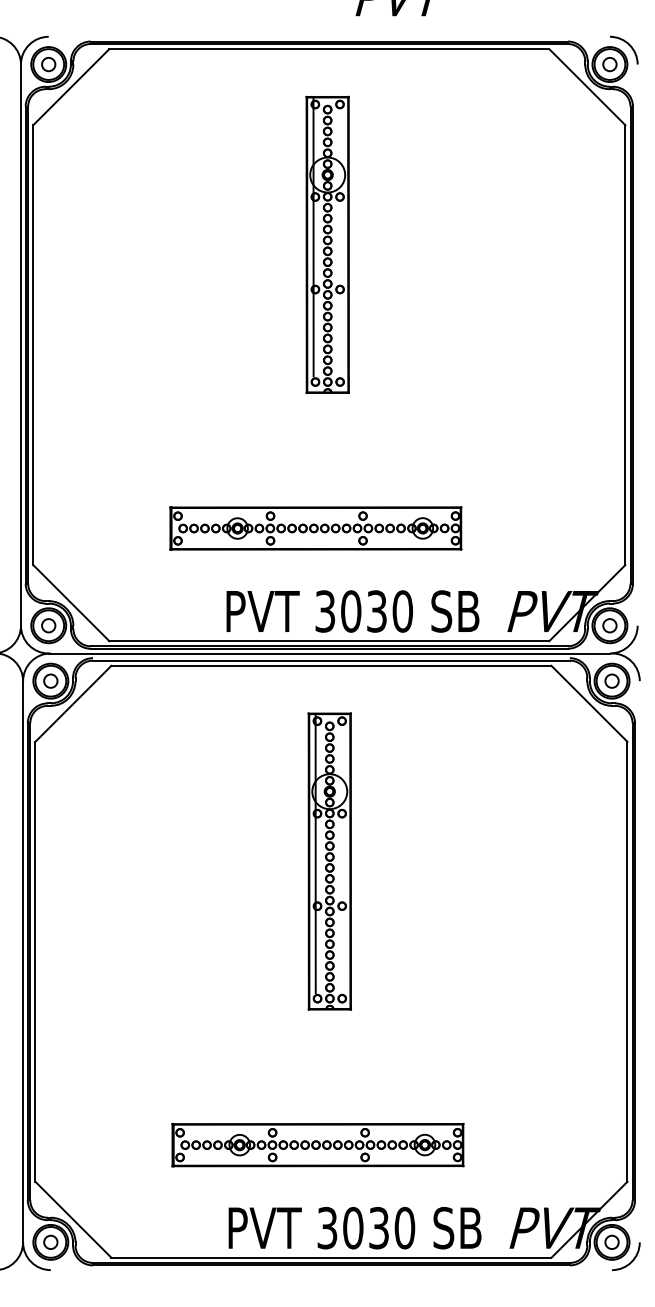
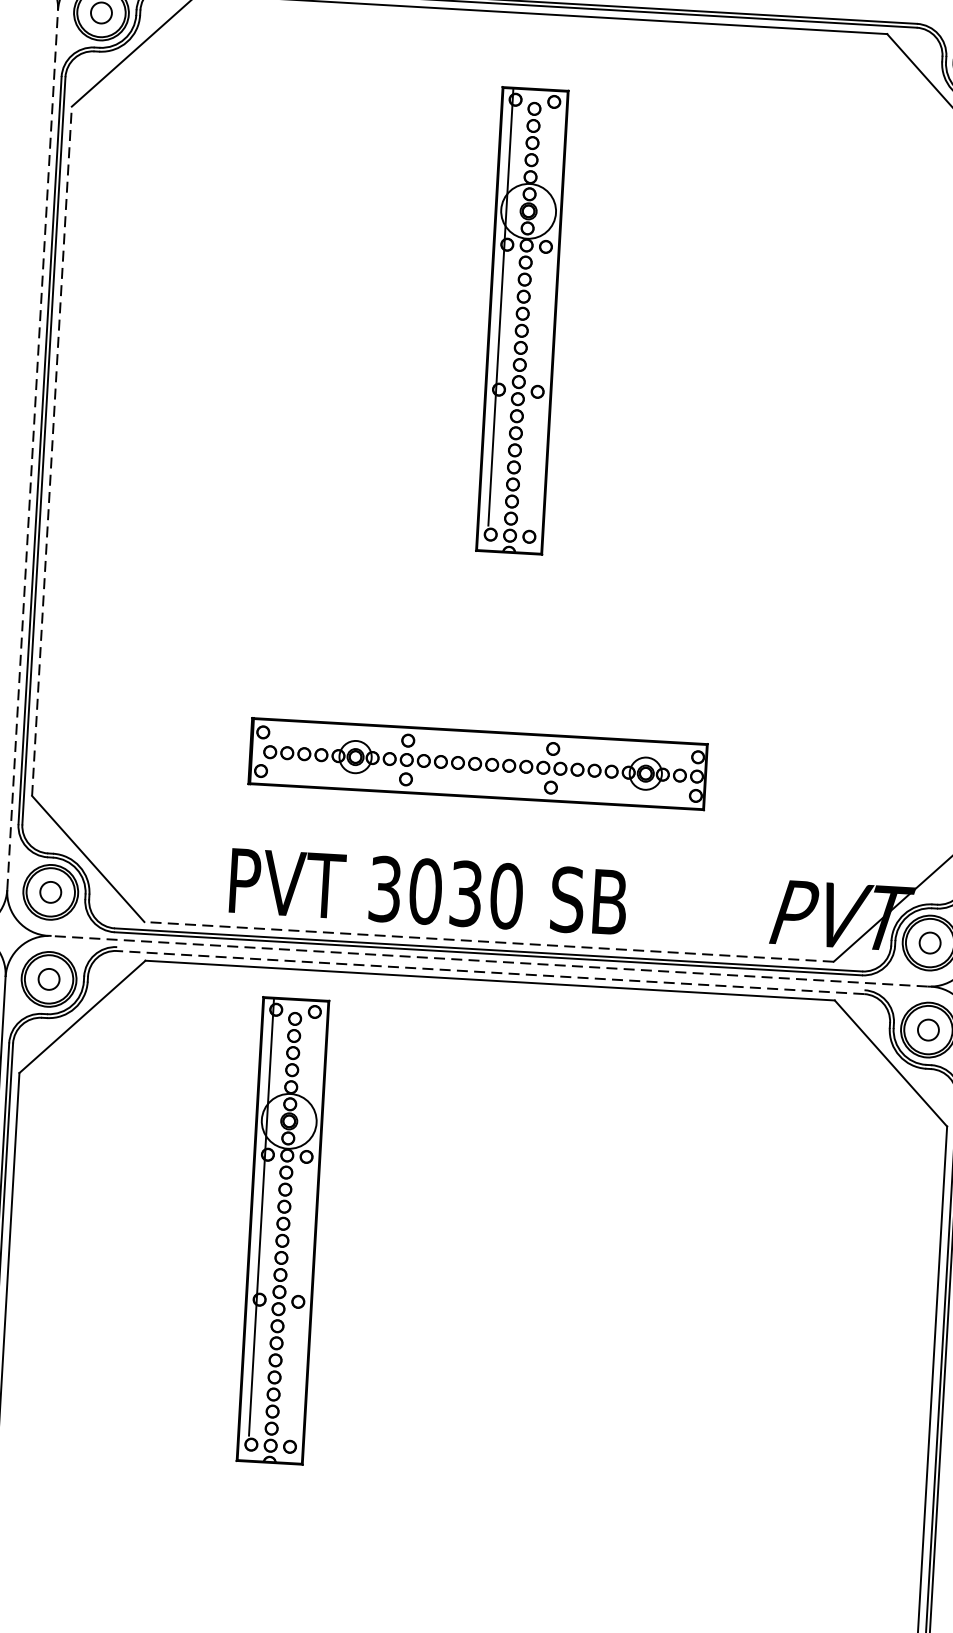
line: (20, 345) -> (31, 450), solid -> dashed
line: (33, 345) -> (52, 451), solid -> dashed
text: (352, 611) -> (427, 891), moved
line: (329, 641) -> (489, 942), solid -> dashed
line: (329, 653) -> (488, 961), solid -> dashed
line: (330, 660) -> (489, 972), solid -> dashed
part: (329, 861) -> (282, 1230), moved

